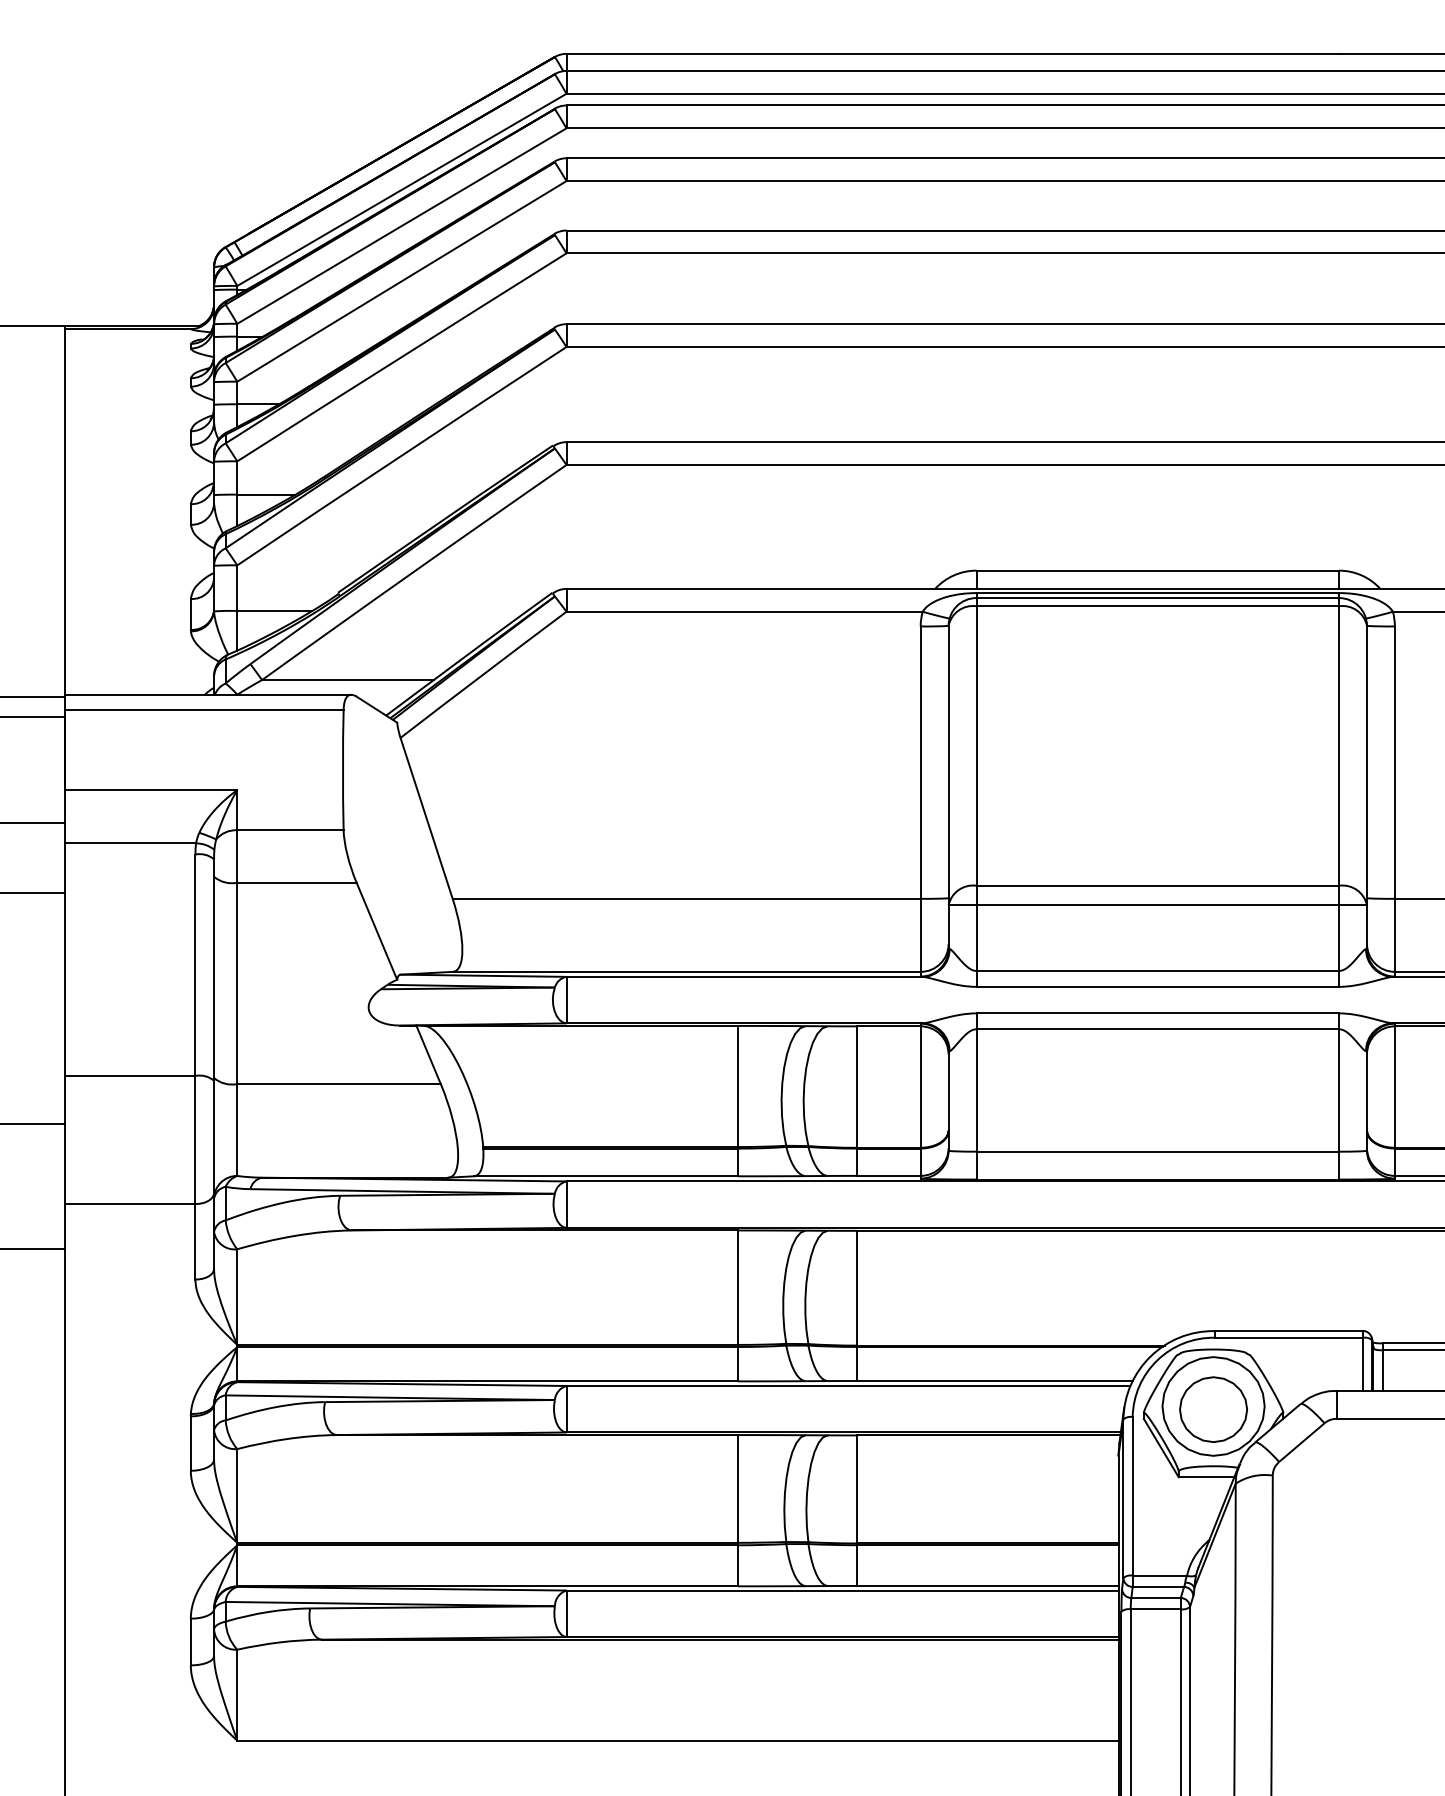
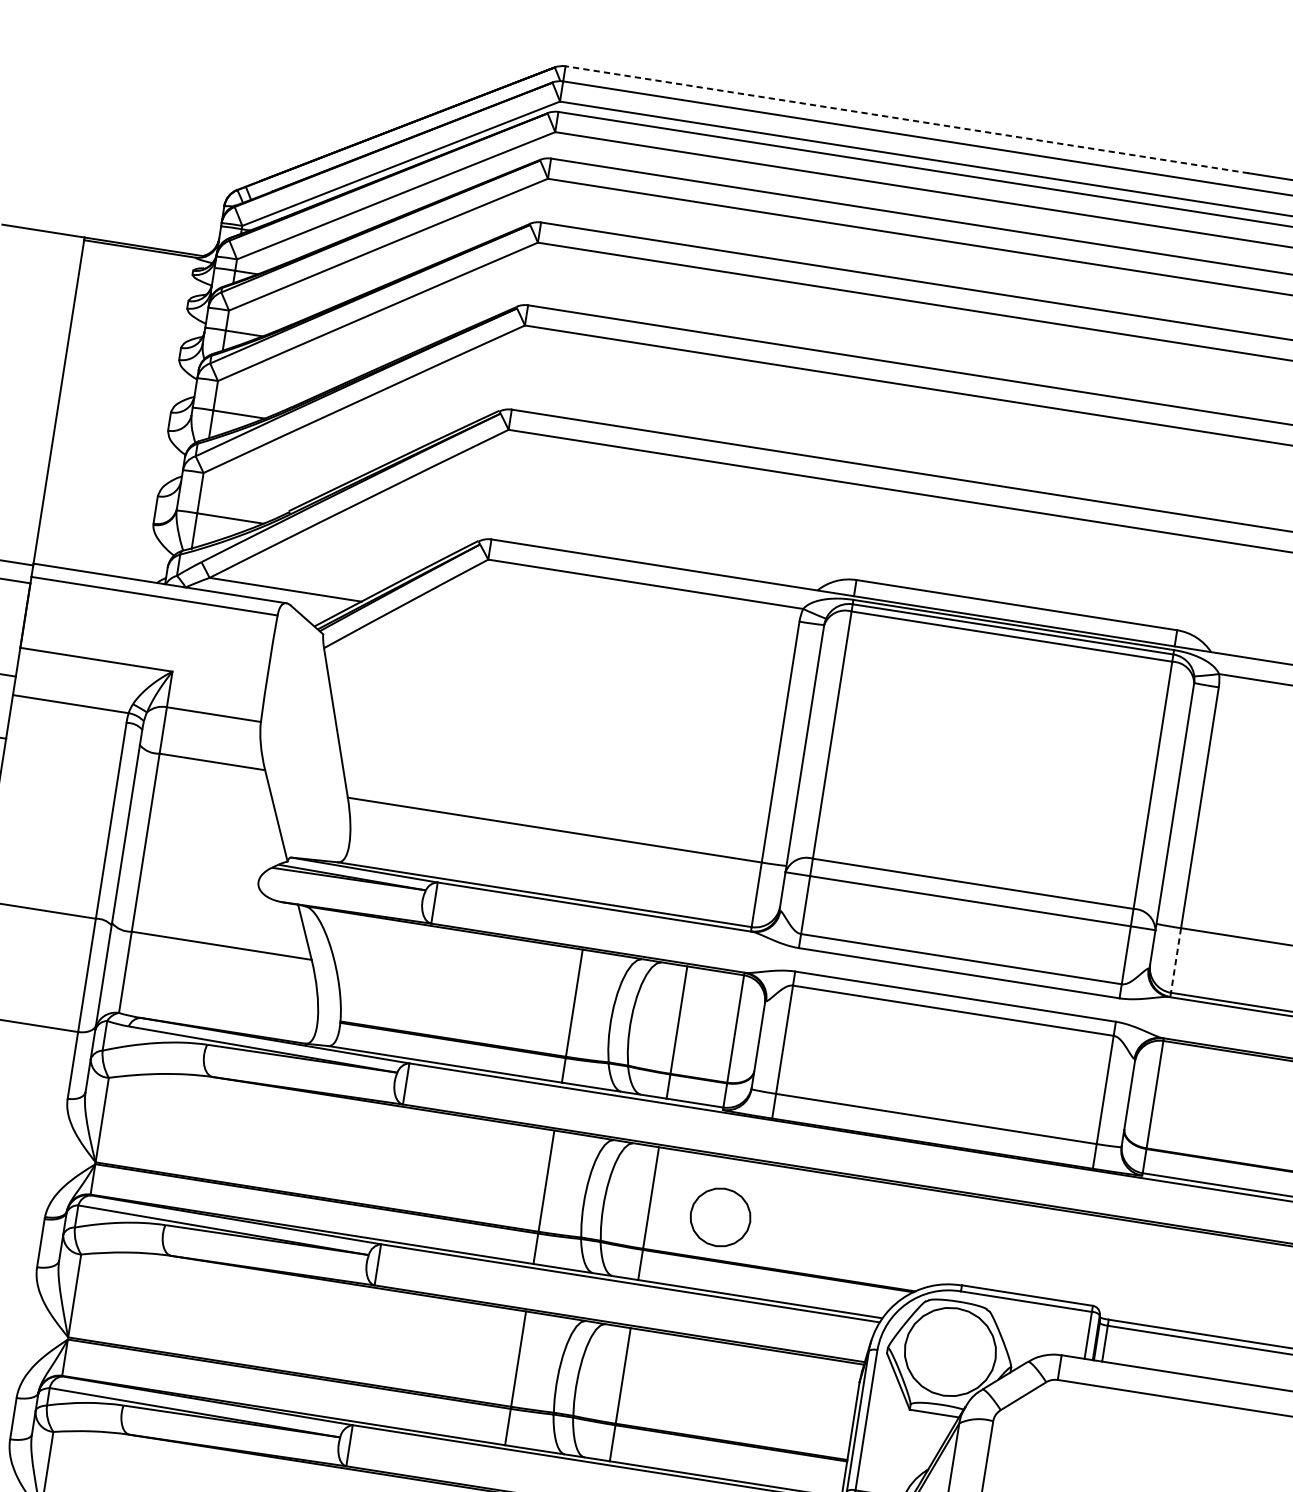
line: (952, 53) -> (906, 119), solid -> dashed
line: (1394, 935) -> (1175, 960), solid -> dashed
part: (1213, 1409) -> (720, 1217), moved

